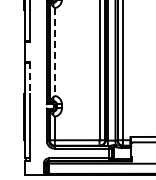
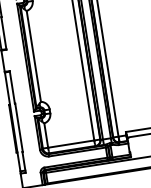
line: (54, 52) -> (33, 56), dashed -> solid
line: (30, 78) -> (12, 87), dashed -> solid

